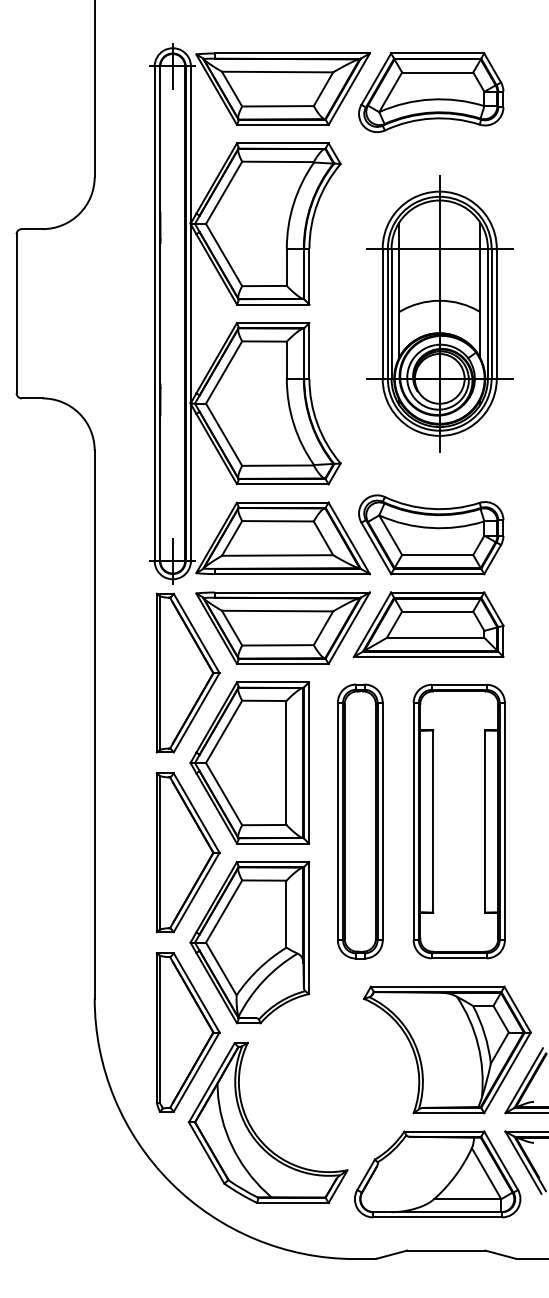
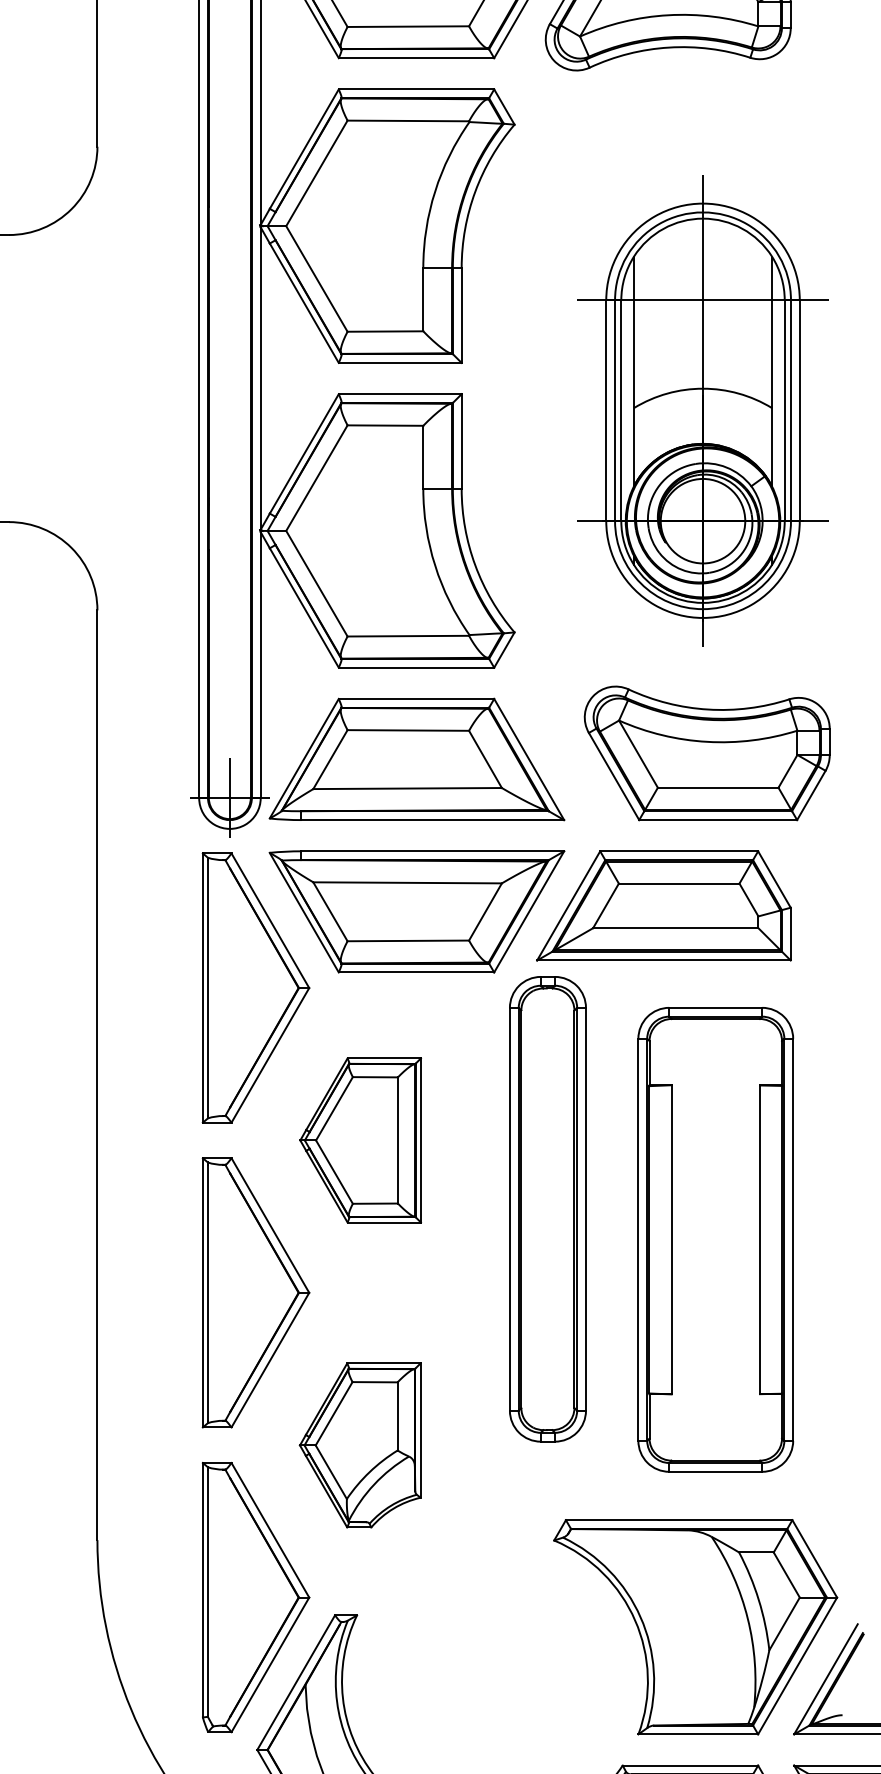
part: (439, 313) -> (702, 410), moved
part: (431, 534) -> (707, 752), moved
part: (249, 762) -> (359, 1139), size x0.6
part: (360, 821) -> (548, 1209), moved
part: (249, 942) -> (359, 1444), size x0.6

